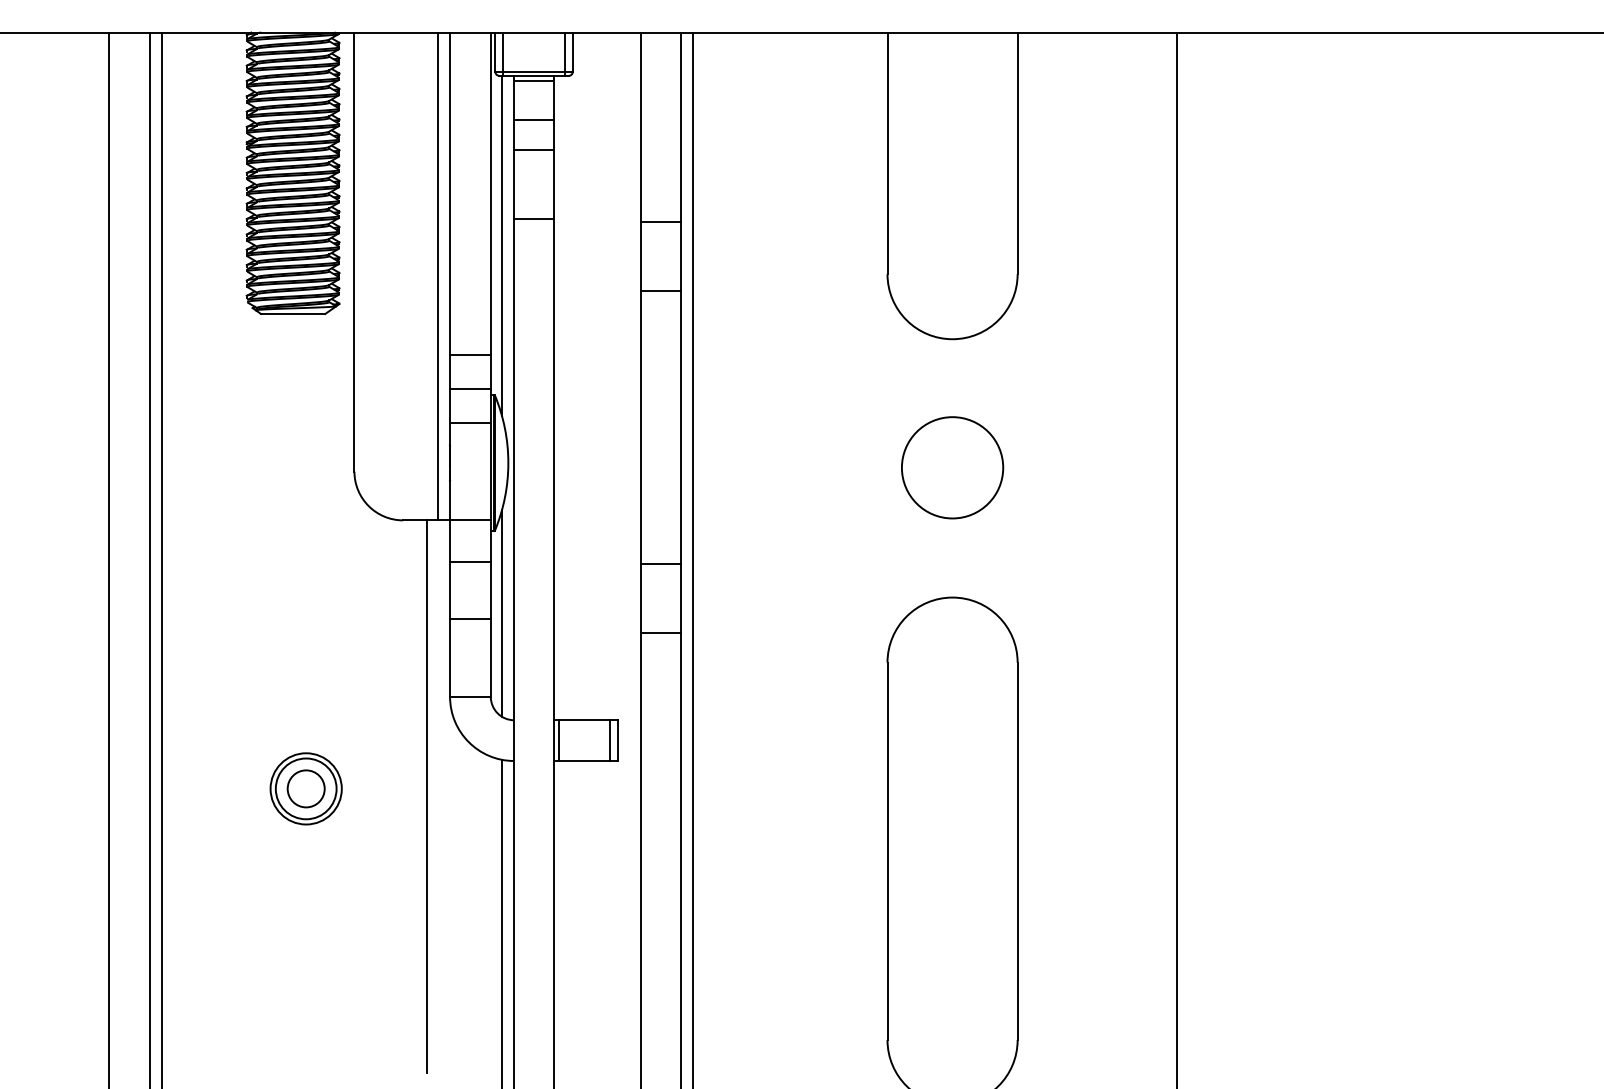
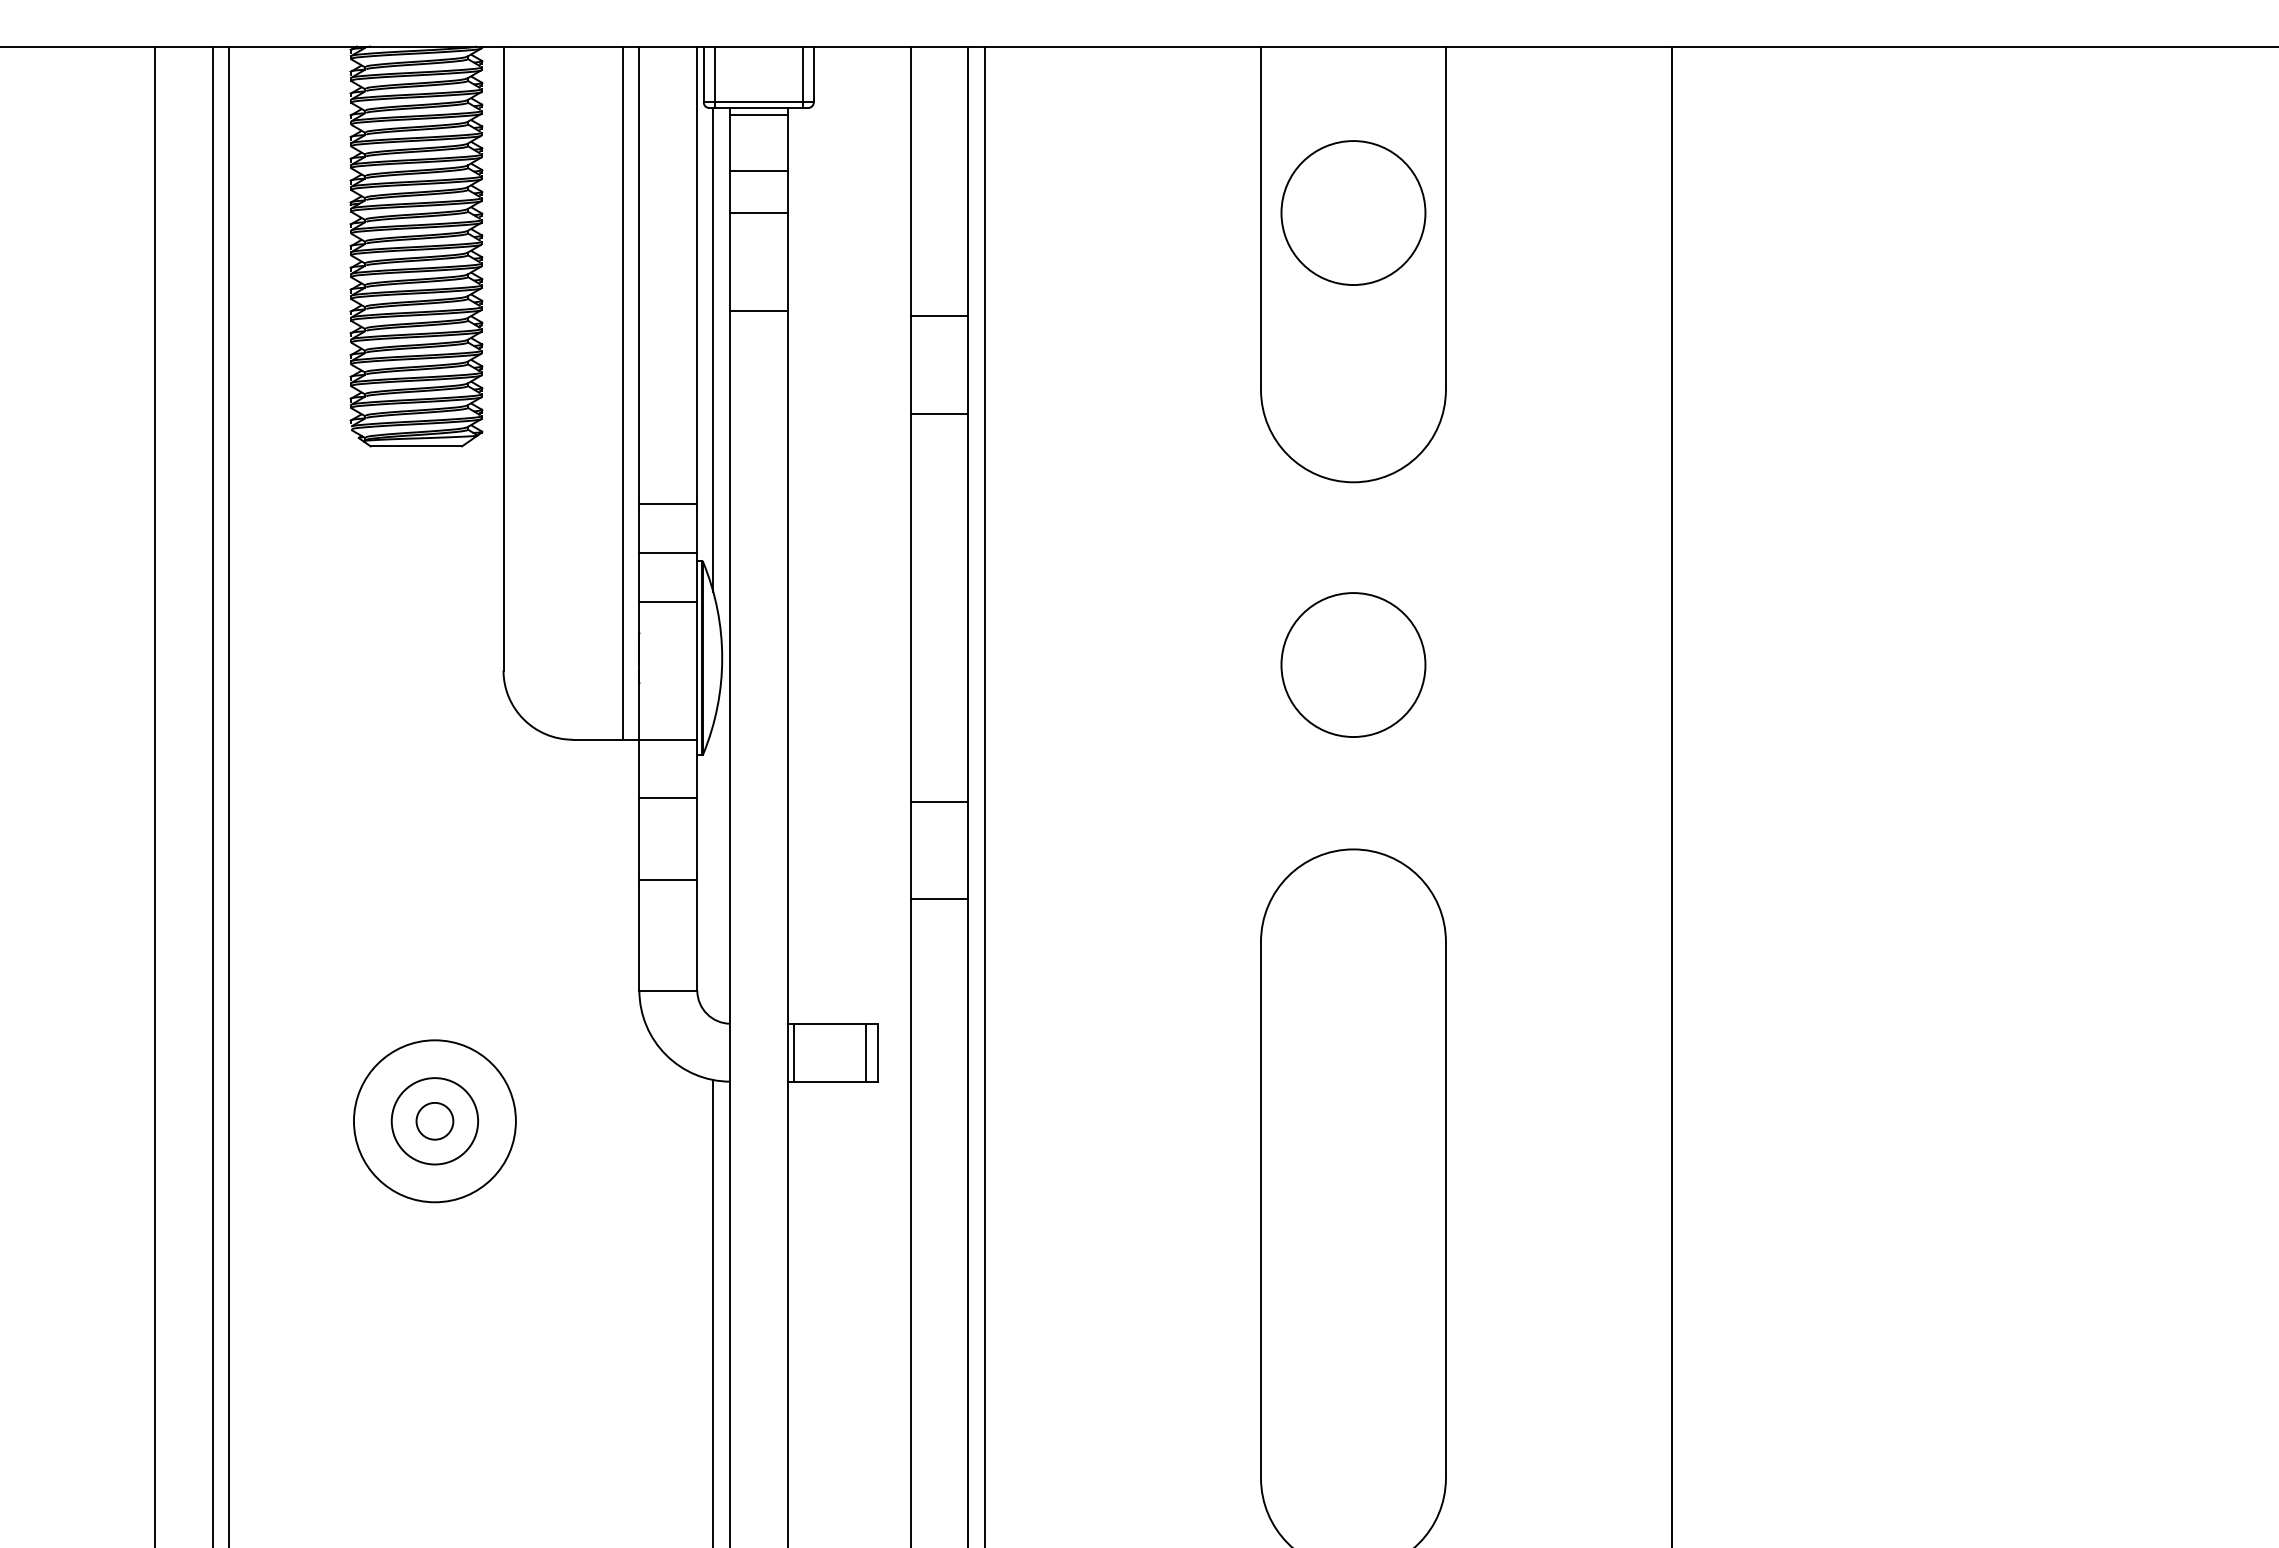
circle: (952, 149) -> (1353, 212), added
line: (502, 613) -> (713, 871), removed
circle: (305, 788) -> (434, 1120), size x1.6
circle: (305, 789) -> (434, 1121), size x0.7
line: (426, 796) -> (606, 1131), removed

